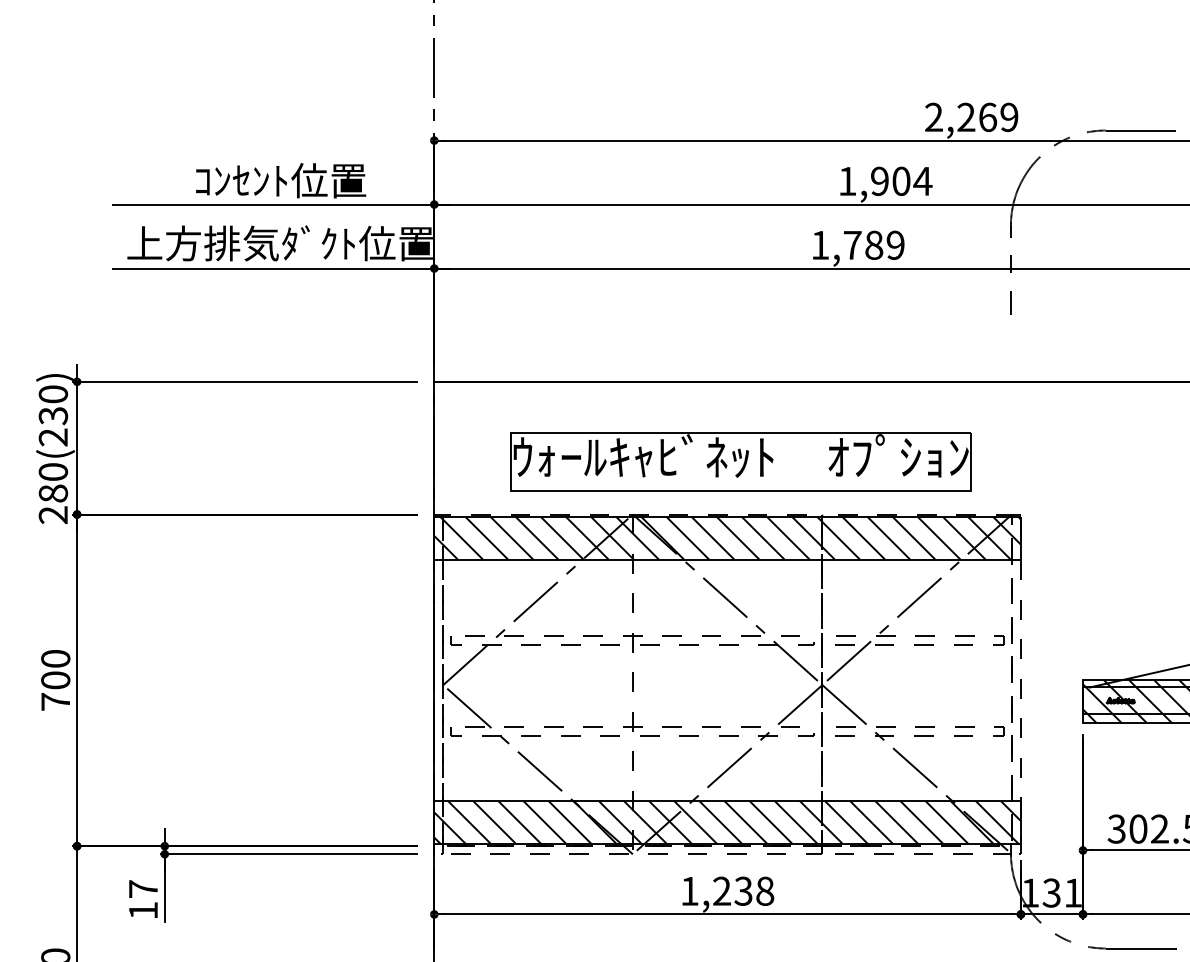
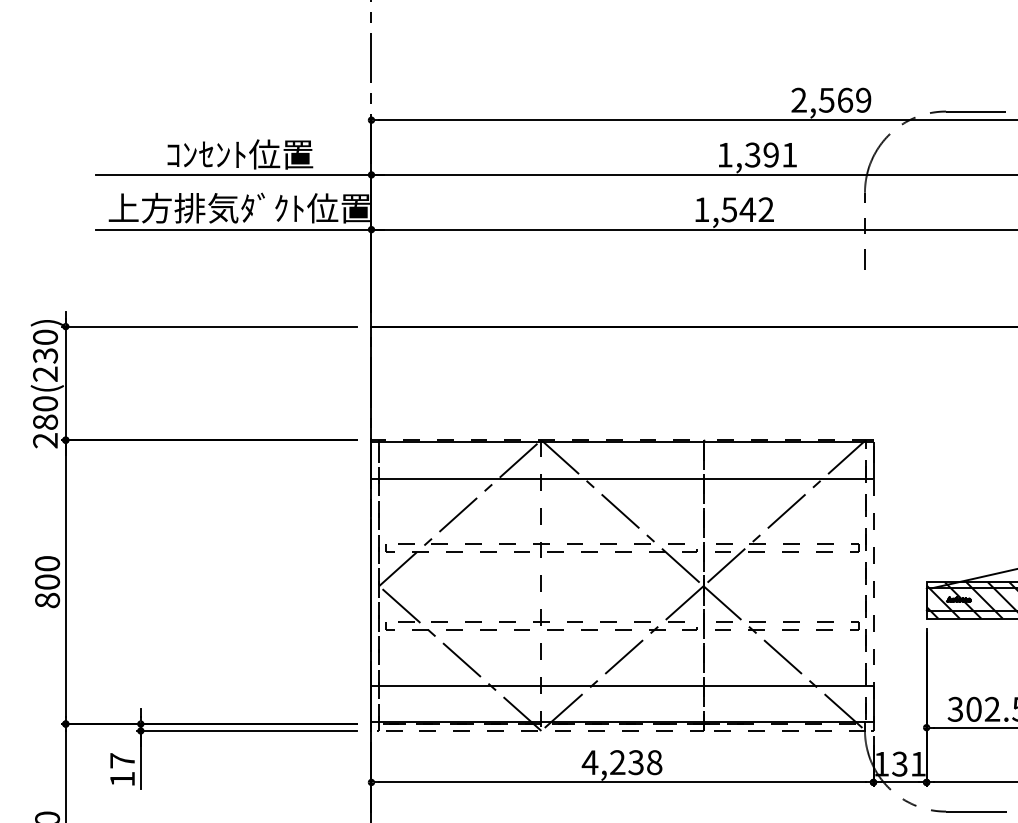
text: (965, 116) -> (826, 99), 2,269 -> 2,569
text: (900, 180) -> (770, 154), 1,904 -> 1,391
text: (873, 244) -> (747, 209), 1,789 -> 1,542
part: (740, 461) -> (633, 394), removed
hatch: (727, 538) -> (622, 460), removed
text: (55, 701) -> (47, 600), 700 -> 800
hatch: (727, 822) -> (622, 703), removed
text: (689, 891) -> (589, 762), 1,238 -> 4,238

